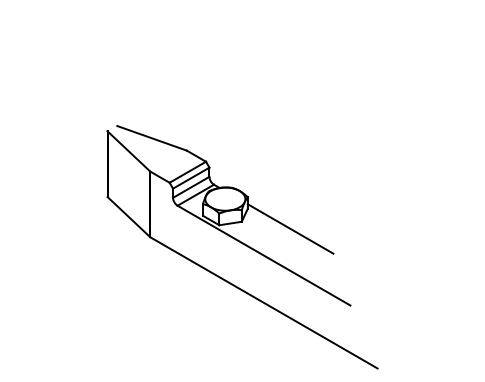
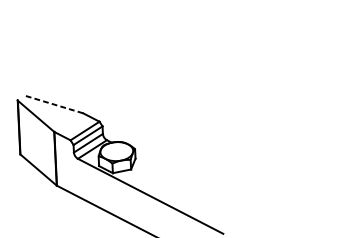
line: (151, 138) -> (54, 104), solid -> dashed
line: (290, 228) -> (171, 173), removed

